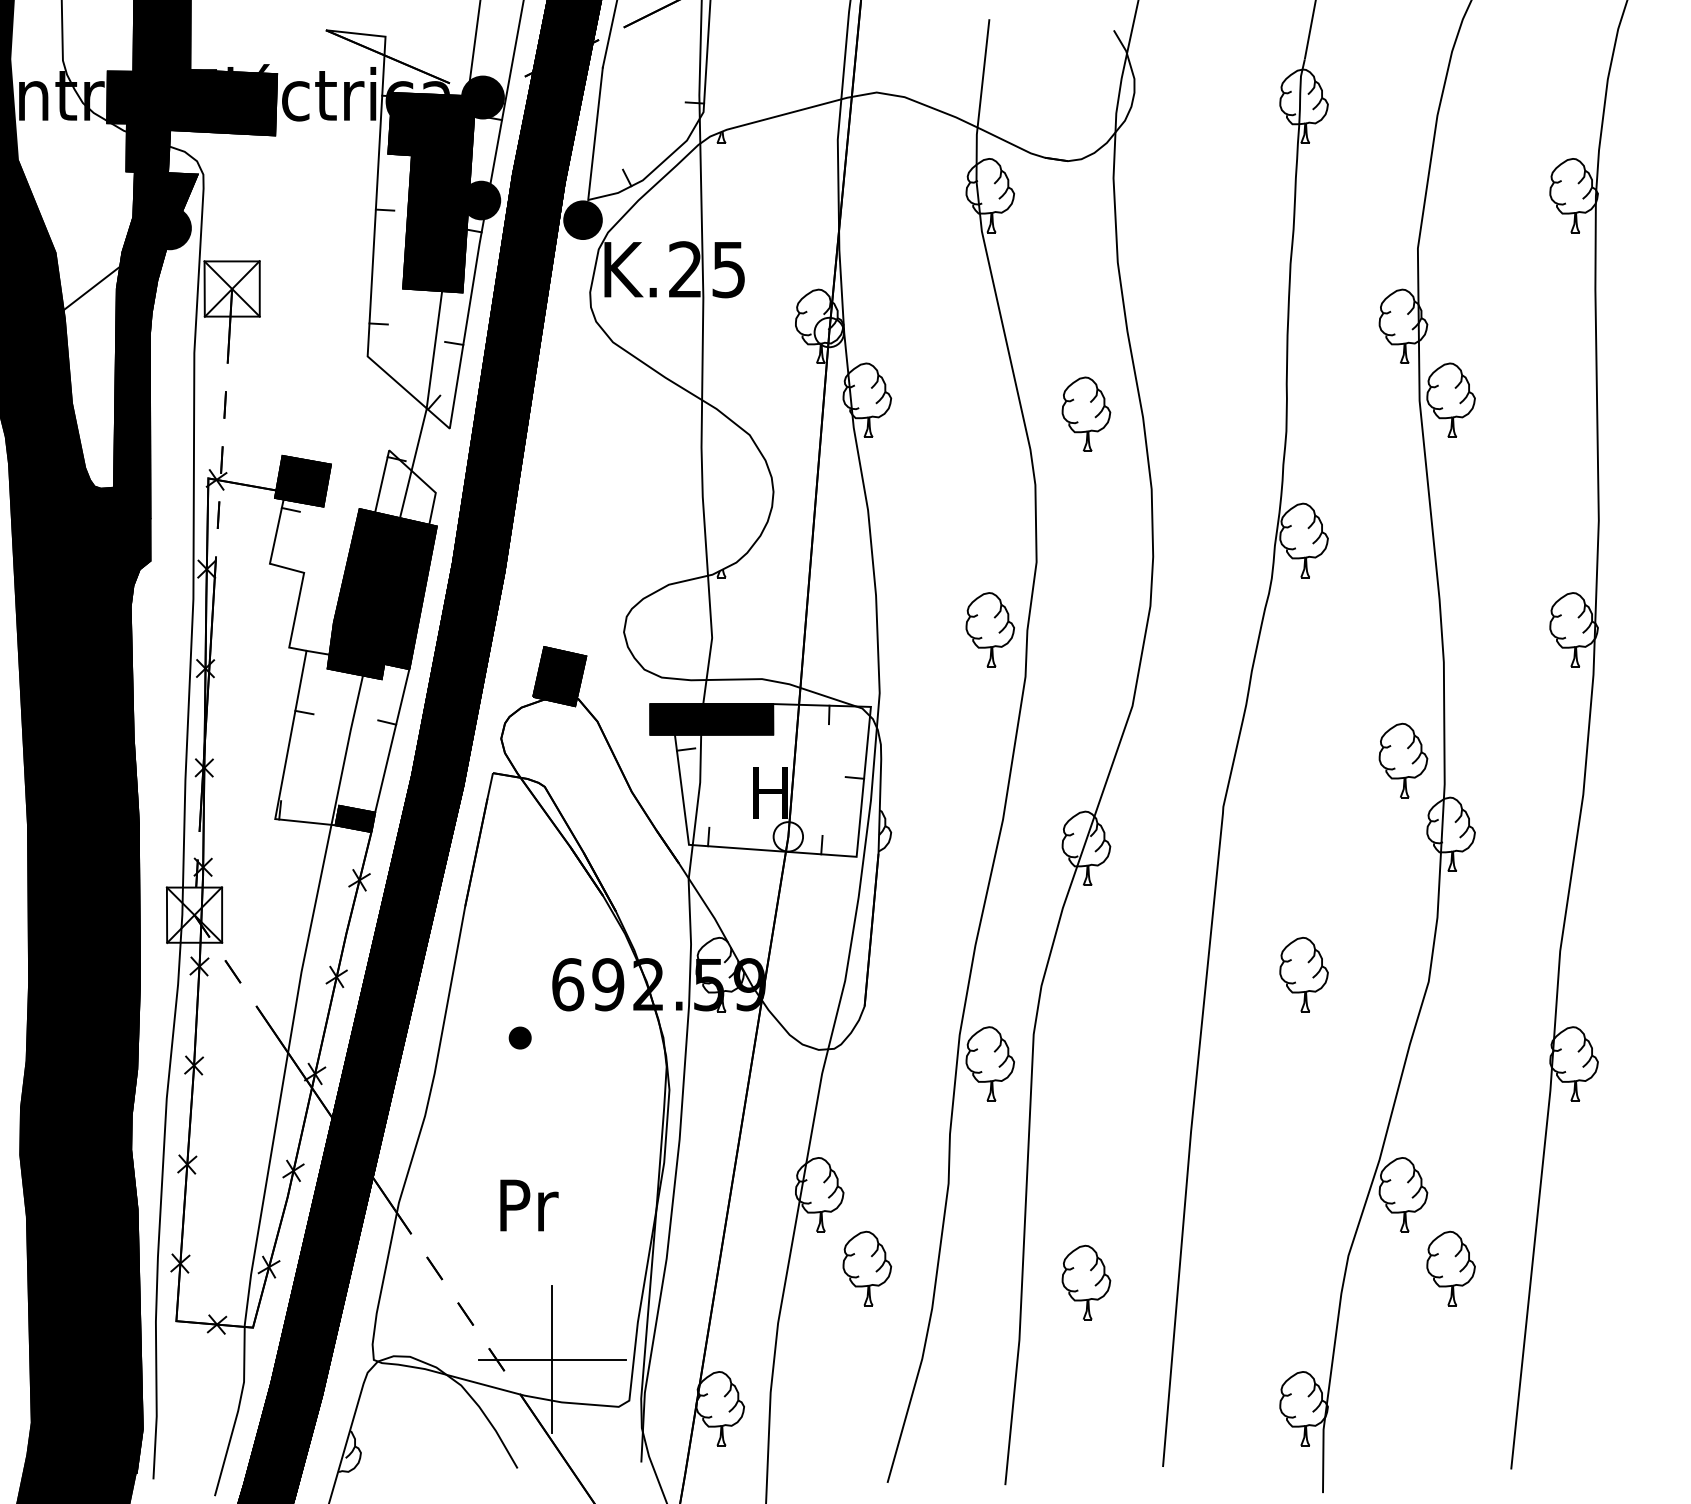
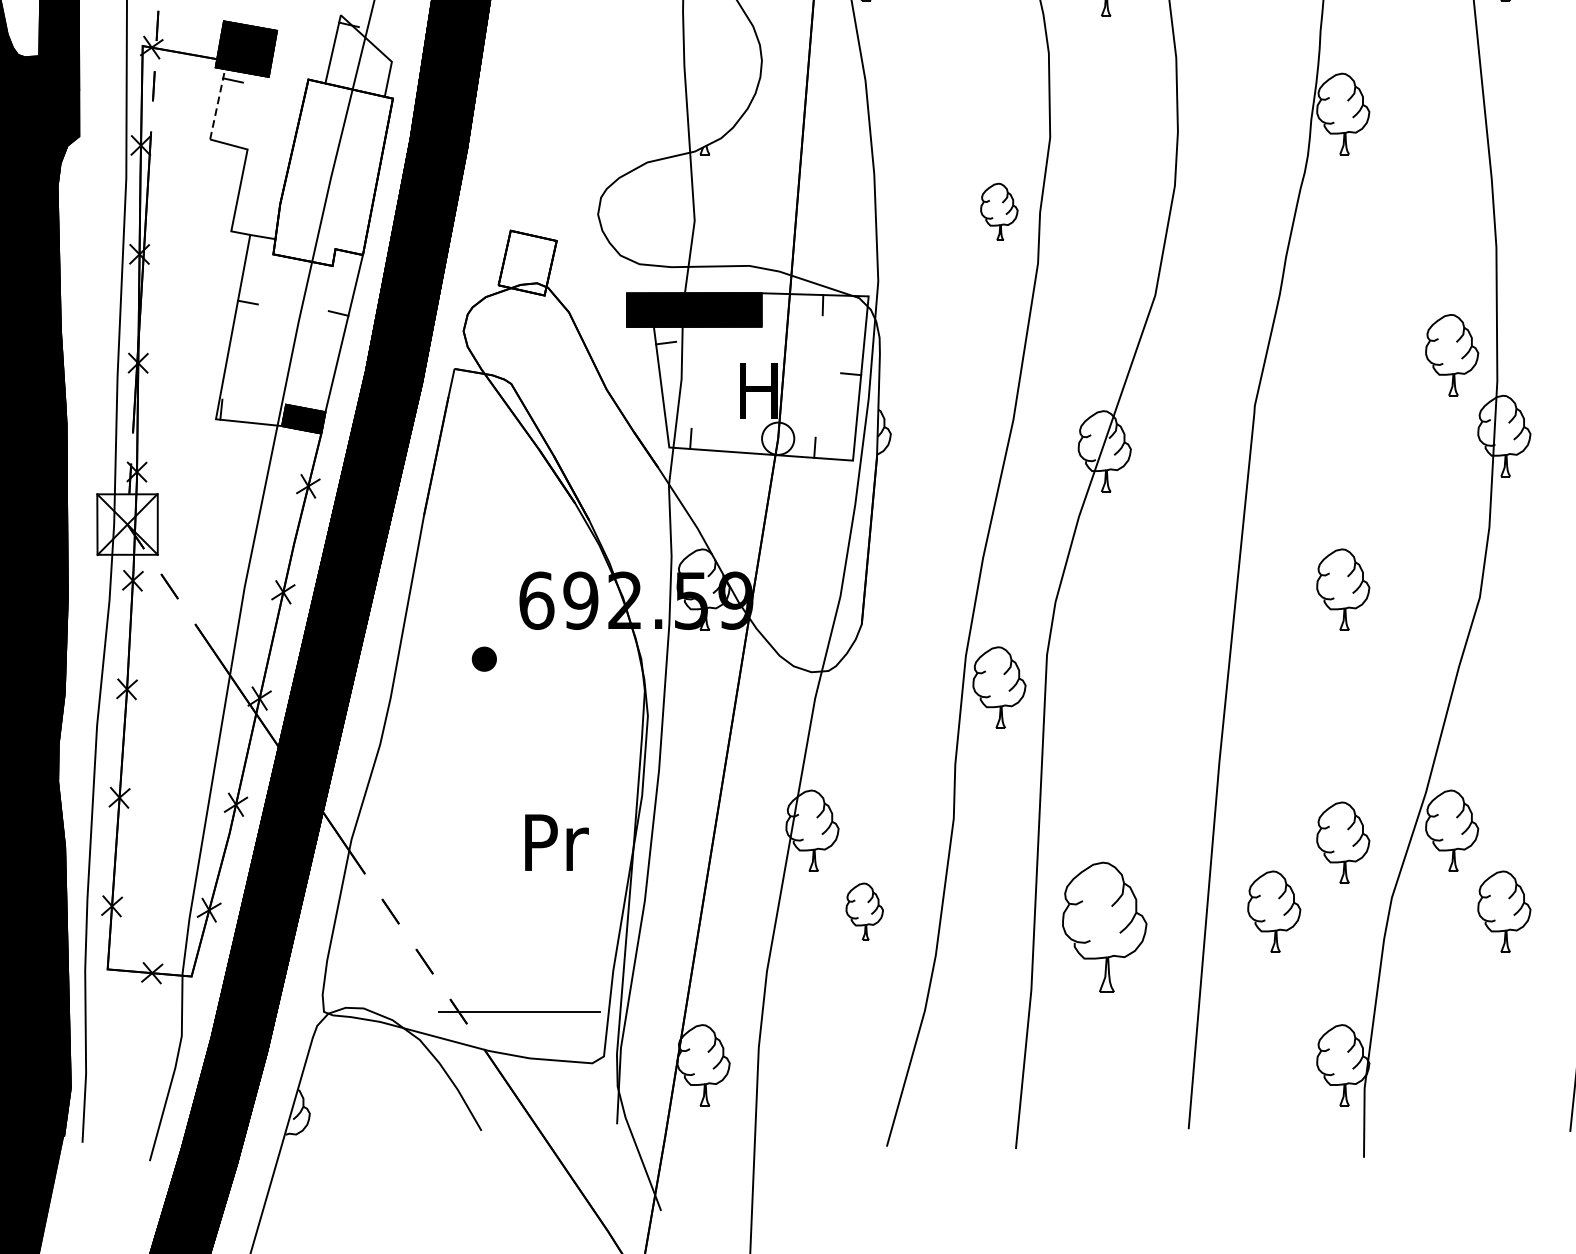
line: (276, 531) -> (217, 104), solid -> dashed
fill: (381, 594) -> (332, 173), removed
part: (989, 629) -> (998, 211), size x0.7
fill: (559, 676) -> (527, 263), removed
text: (529, 1205) -> (557, 842), moved
part: (1303, 1205) -> (1342, 842), added
part: (867, 1268) -> (864, 911), size x0.7
part: (1240, 1268) -> (1273, 911), added
part: (1086, 1282) -> (1104, 927), size x1.6
line: (552, 1359) -> (519, 1011), removed

